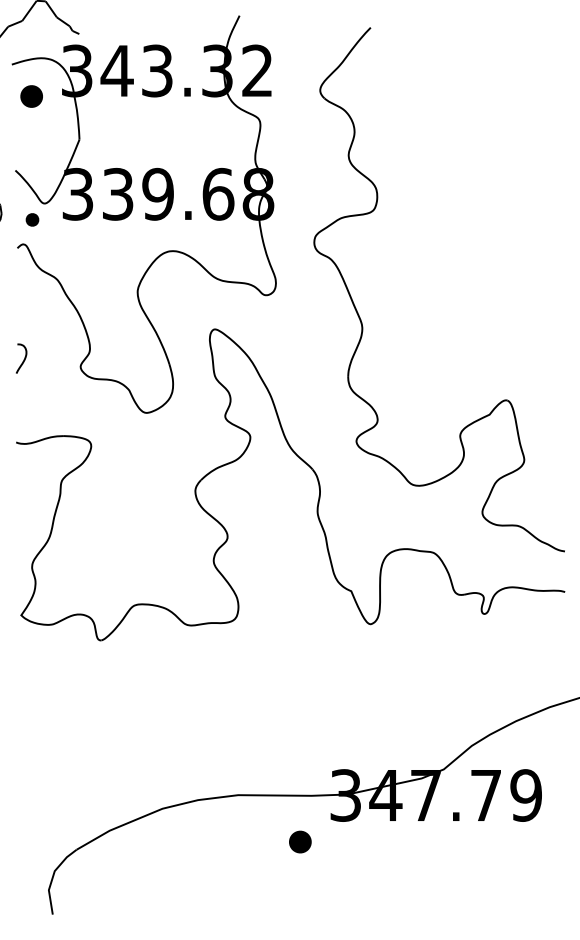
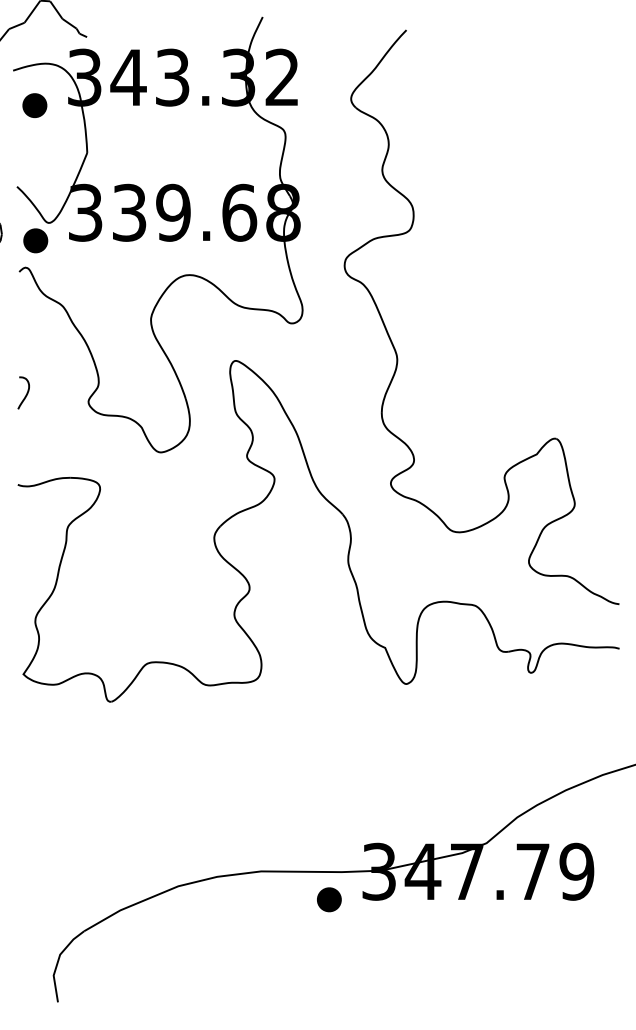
part: (32, 219) -> (35, 240), size x1.67
part: (300, 841) -> (329, 899), moved

